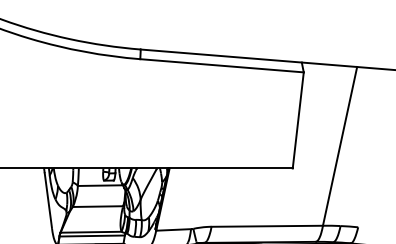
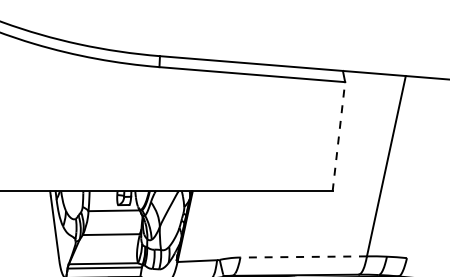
line: (298, 119) -> (339, 135), solid -> dashed
line: (267, 226) -> (303, 257), solid -> dashed

